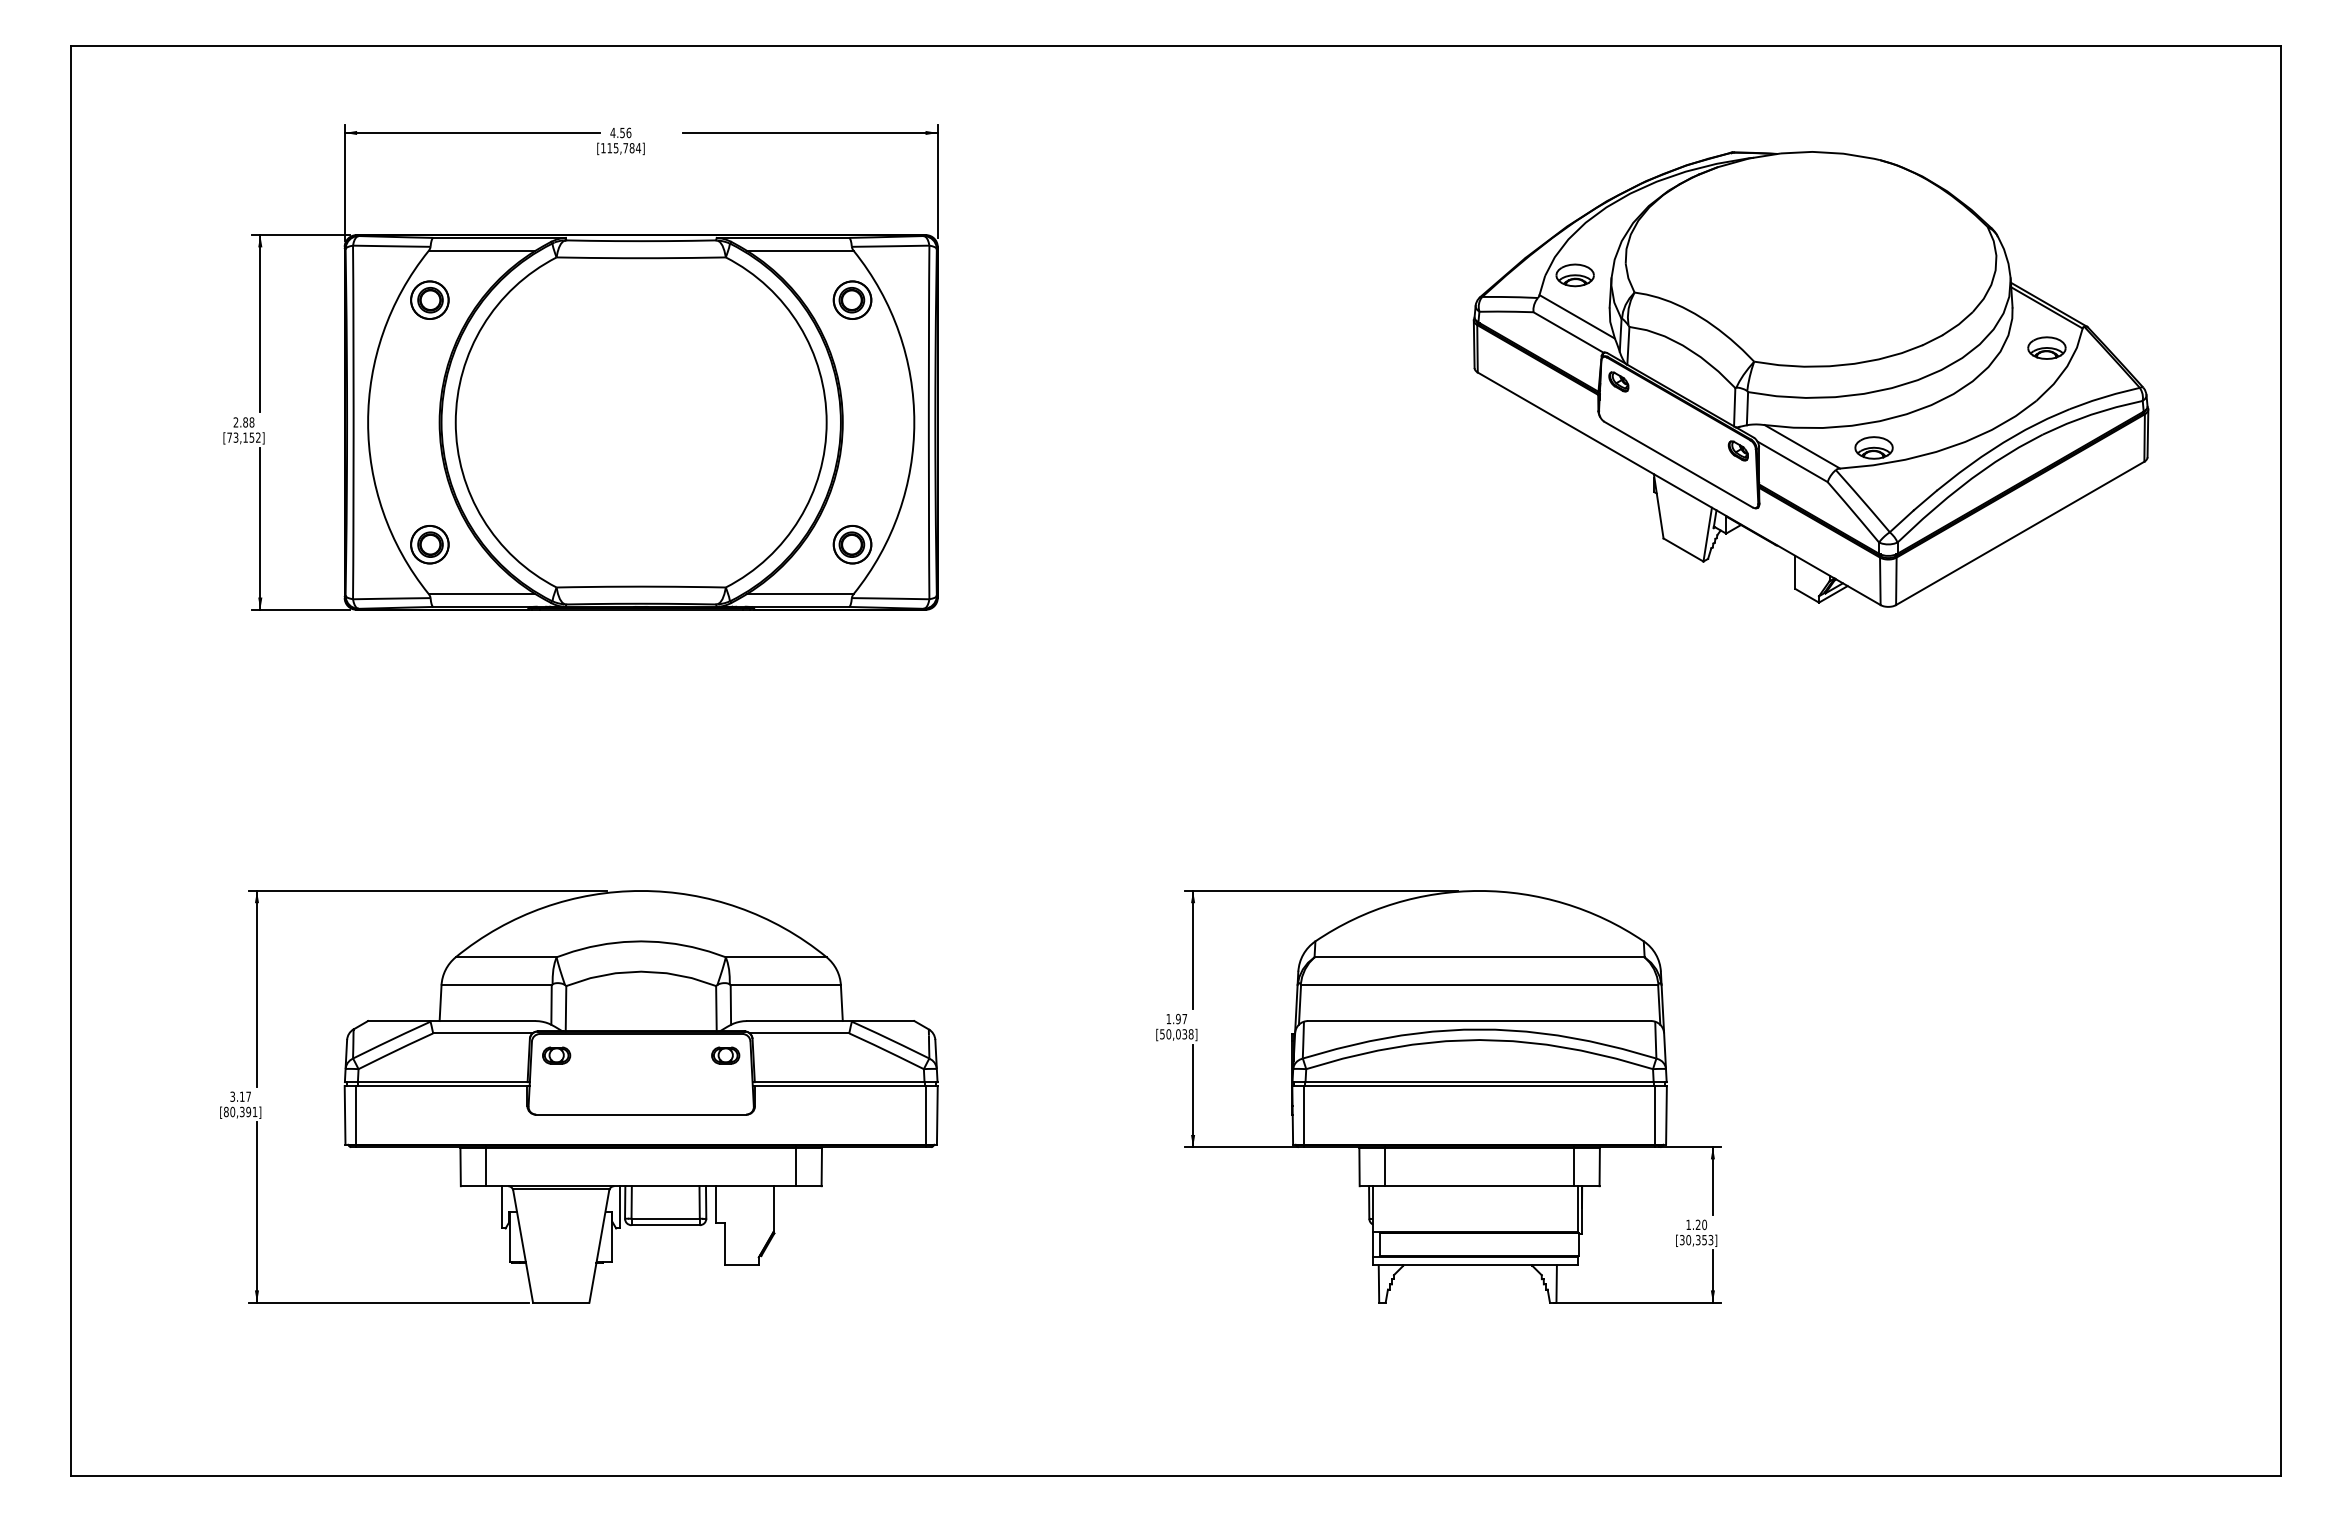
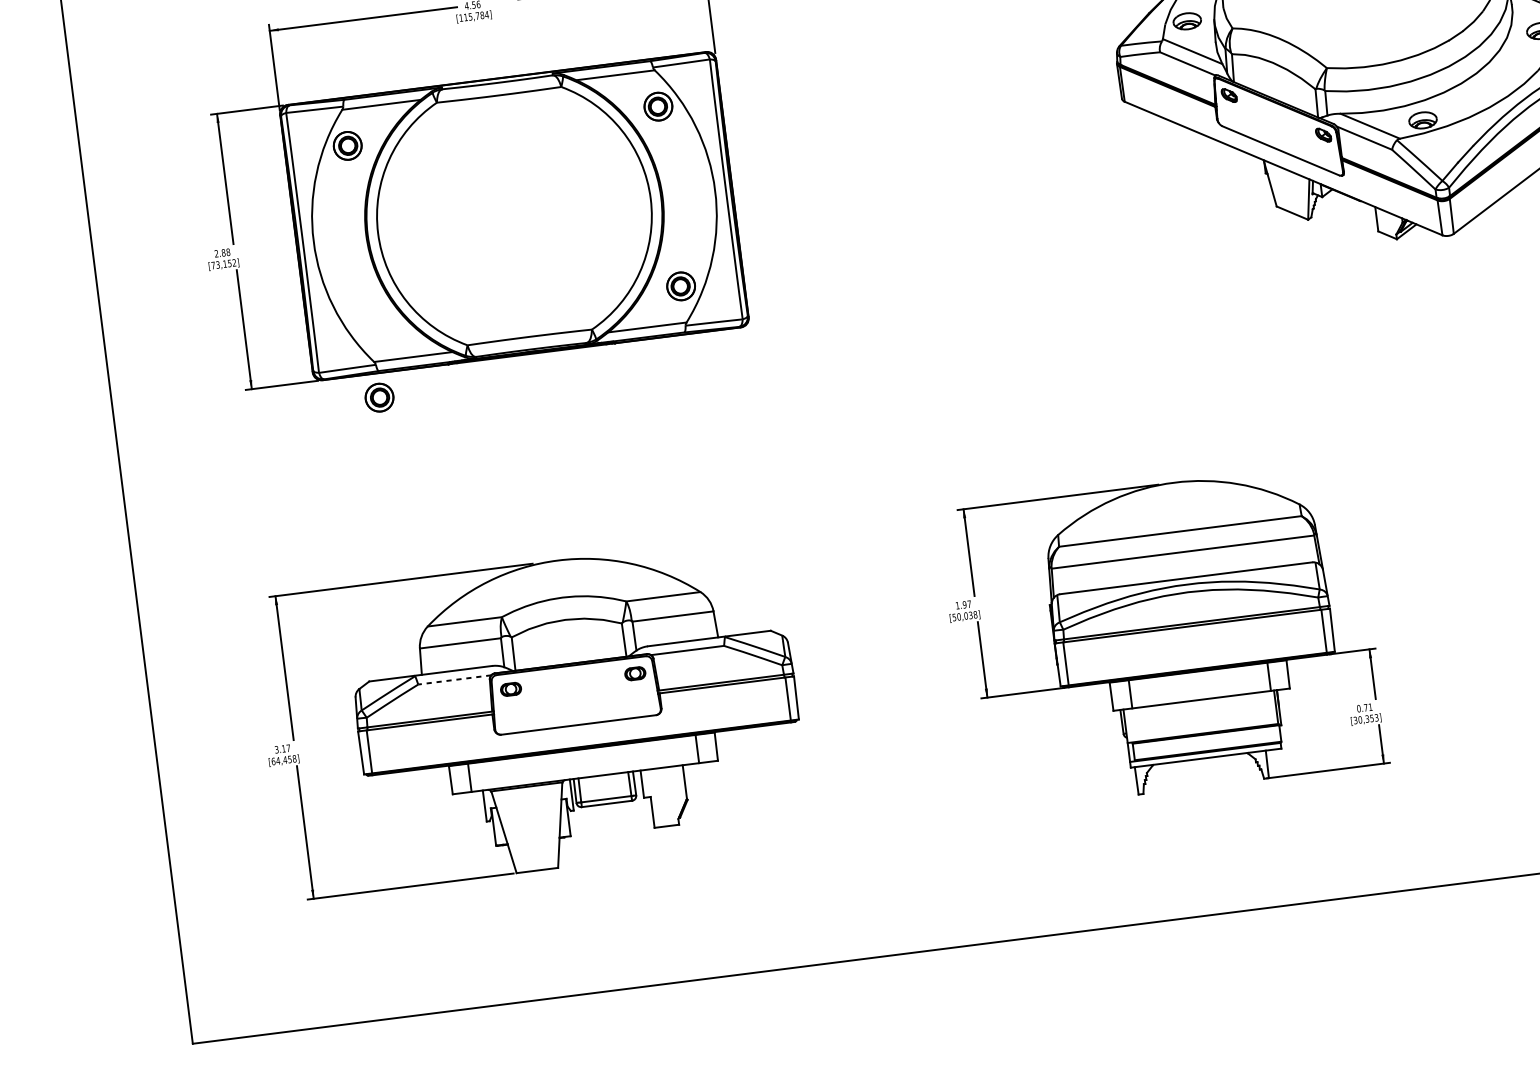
part: (429, 544) -> (379, 397), moved
line: (482, 1033) -> (454, 680), solid -> dashed
text: (240, 1111) -> (283, 759), [80,391] -> [64,458]
text: (1696, 1224) -> (1364, 707), 1.20 -> 0.71

